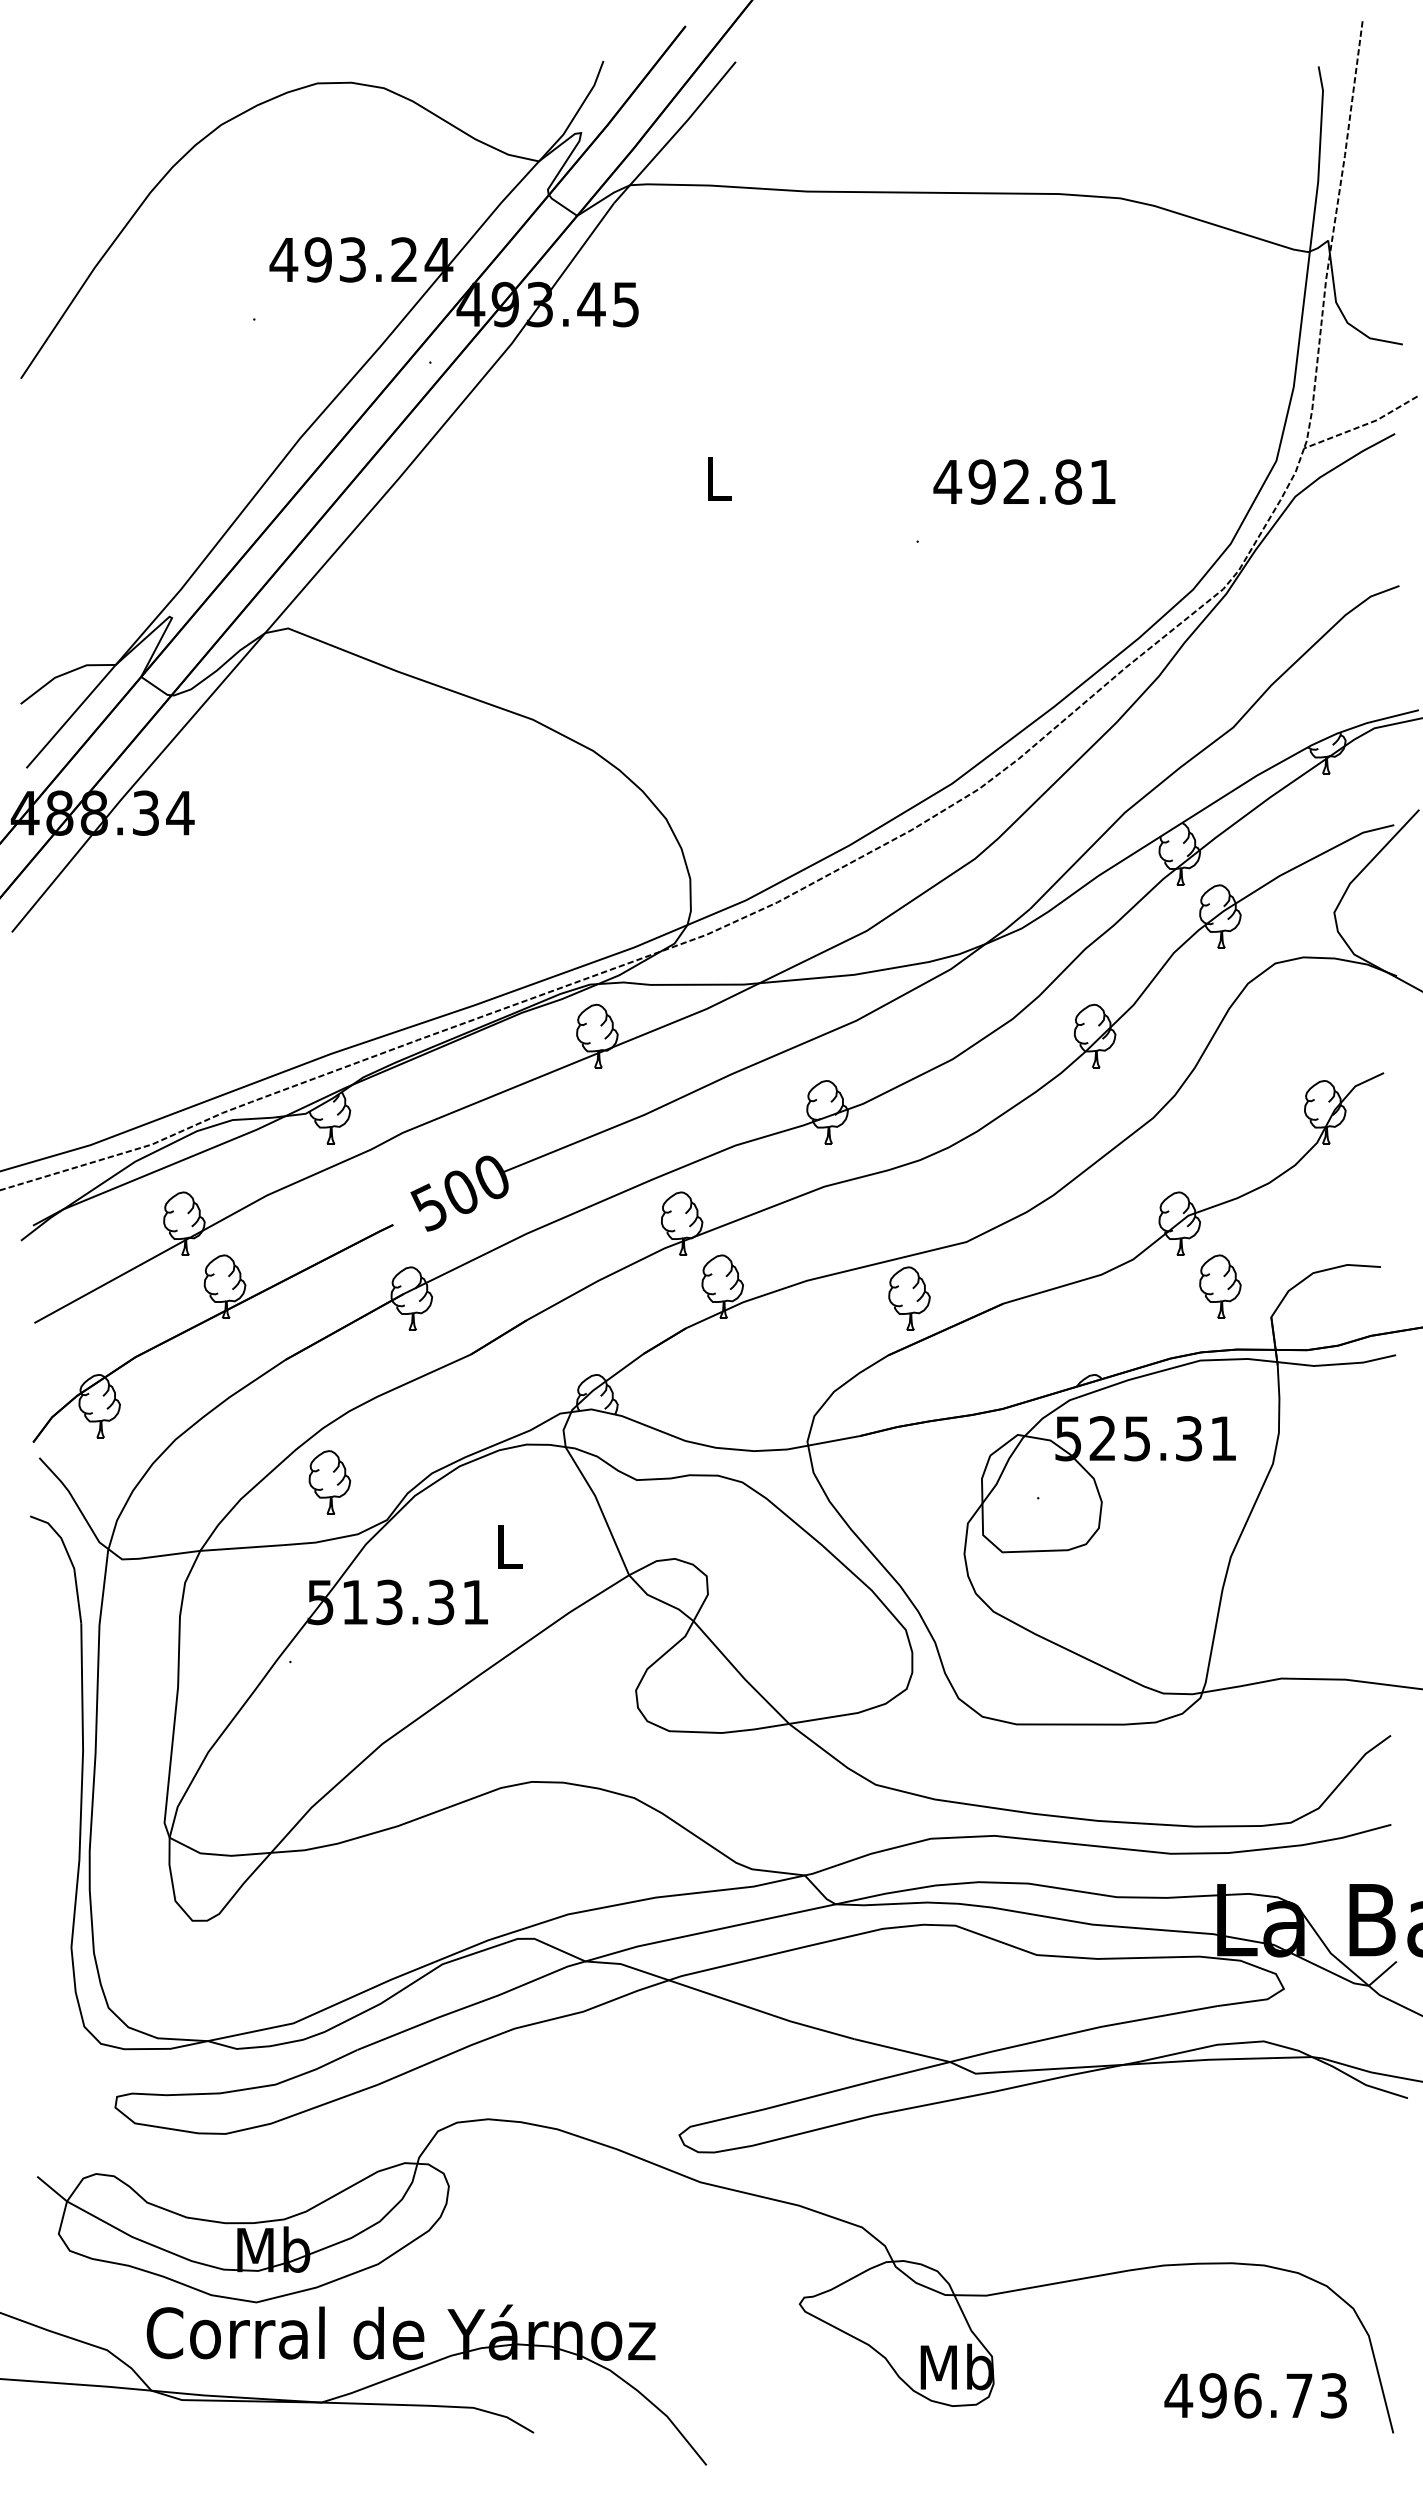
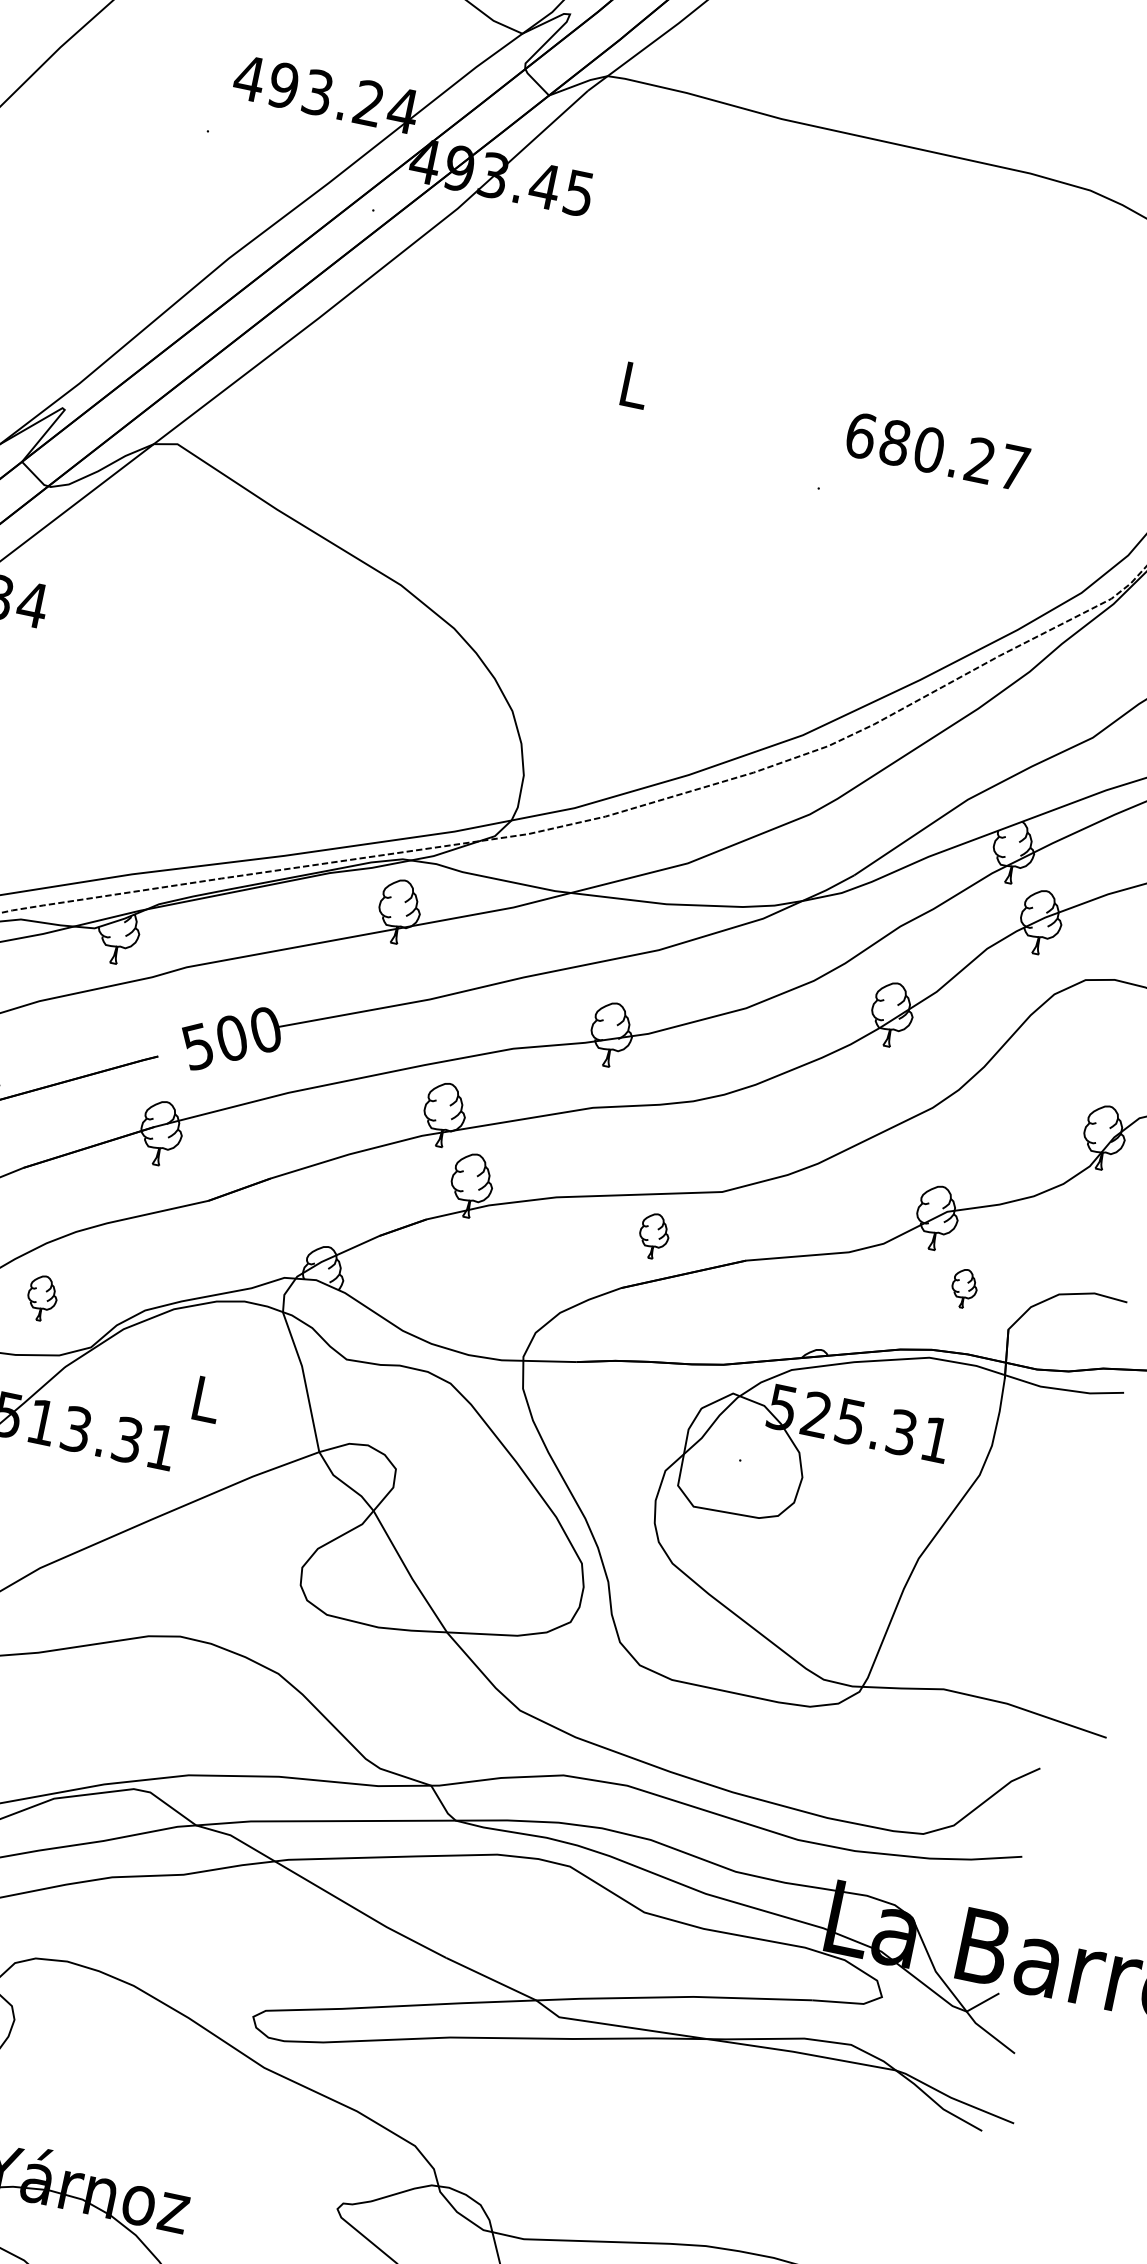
text: (1024, 481) -> (936, 451), 492.81 -> 680.27
part: (1220, 1286) -> (964, 1288), size x0.6
part: (909, 1298) -> (654, 1236), size x0.7
part: (329, 1482) -> (41, 1298), size x0.7

